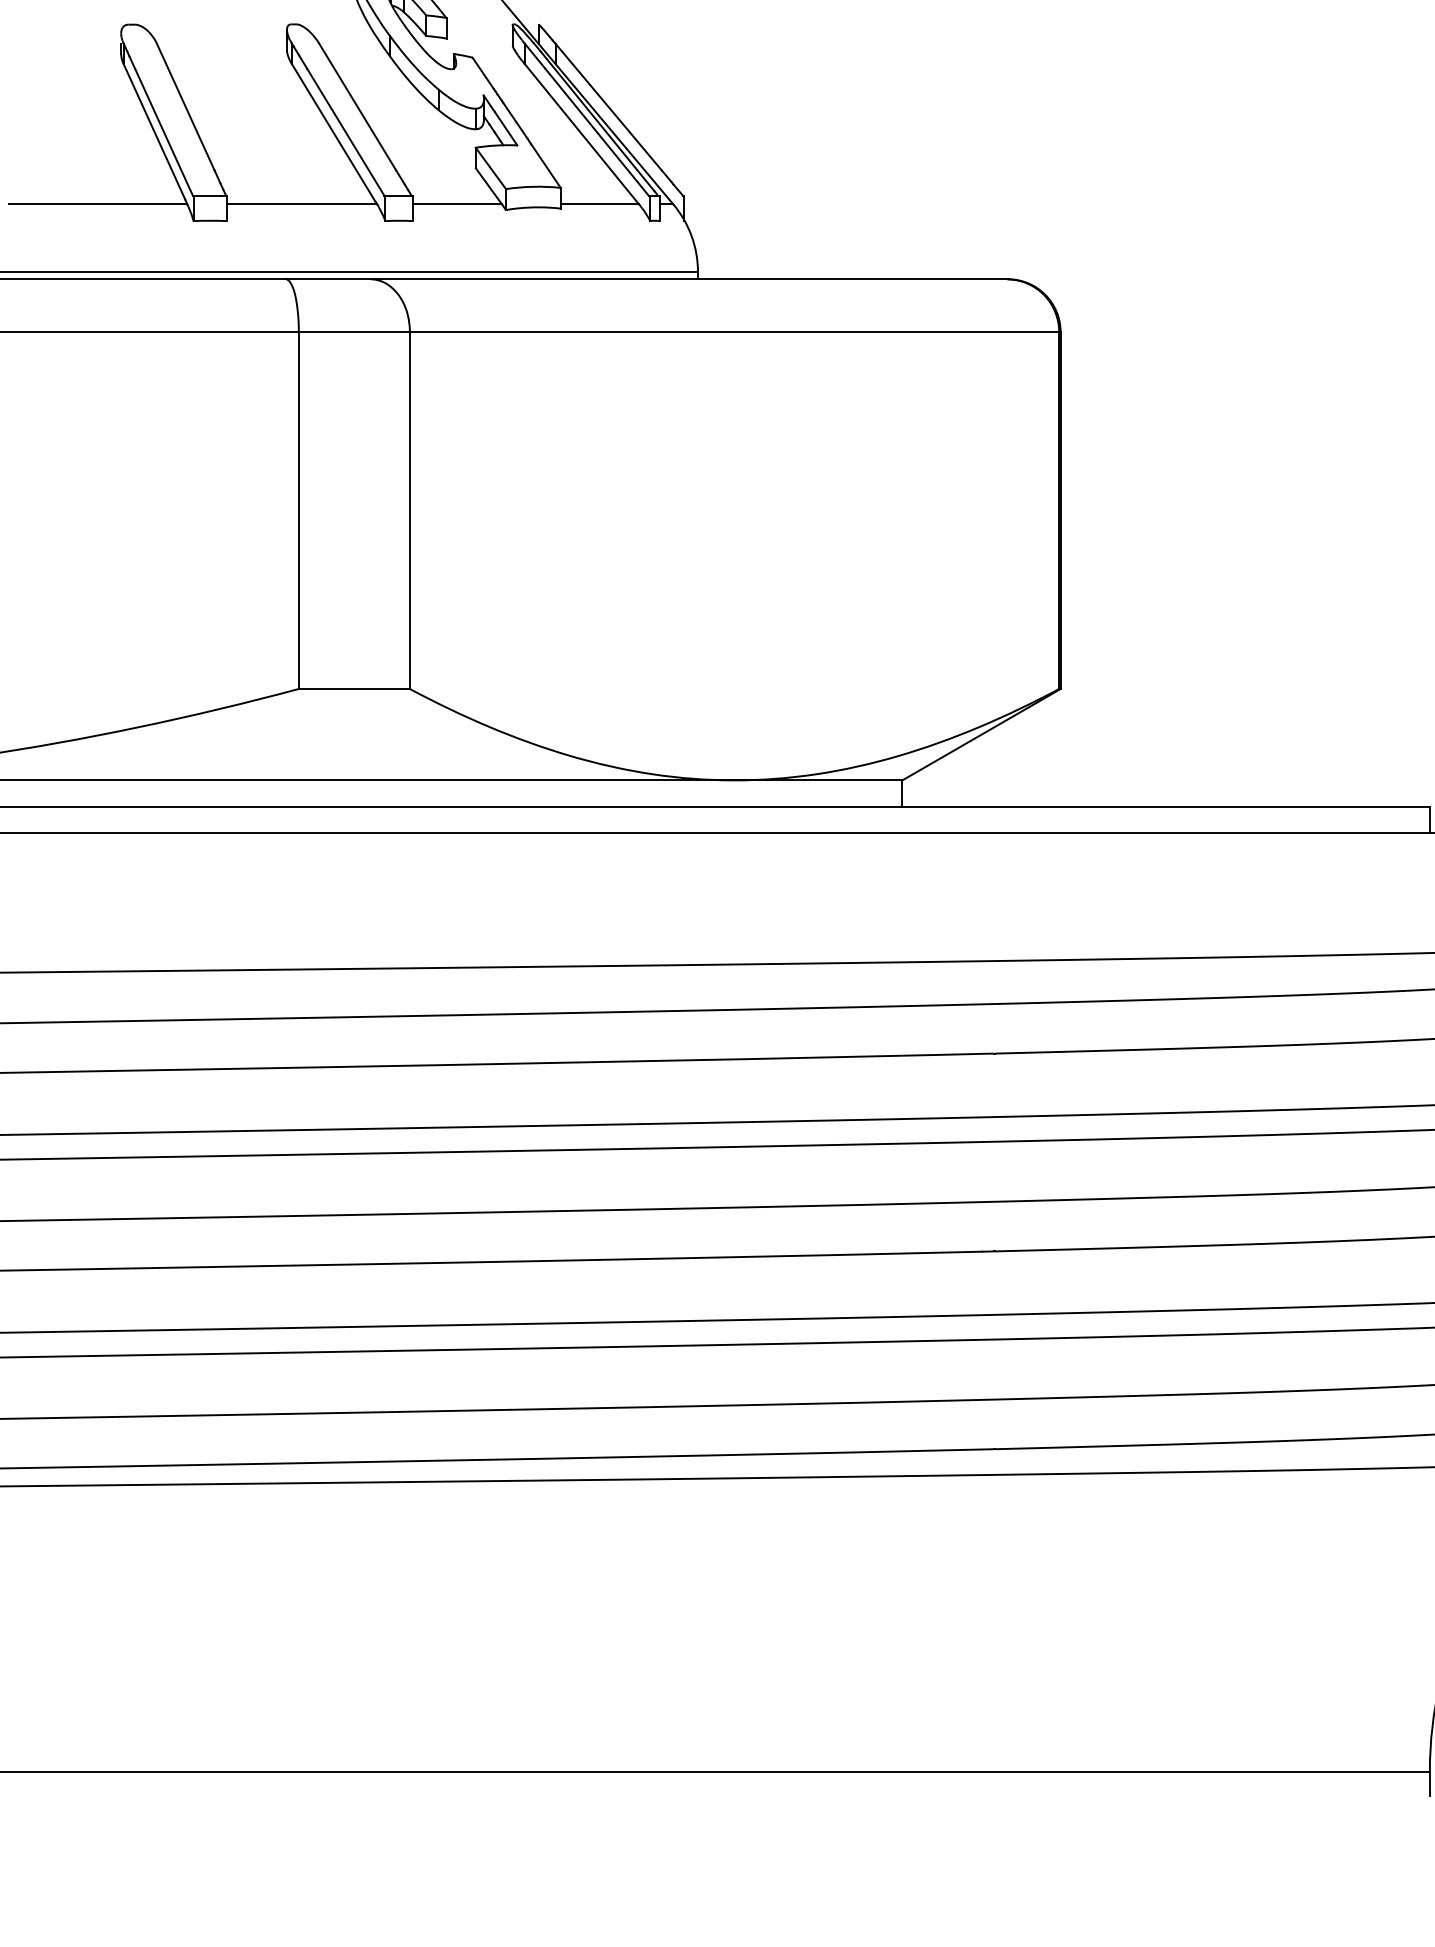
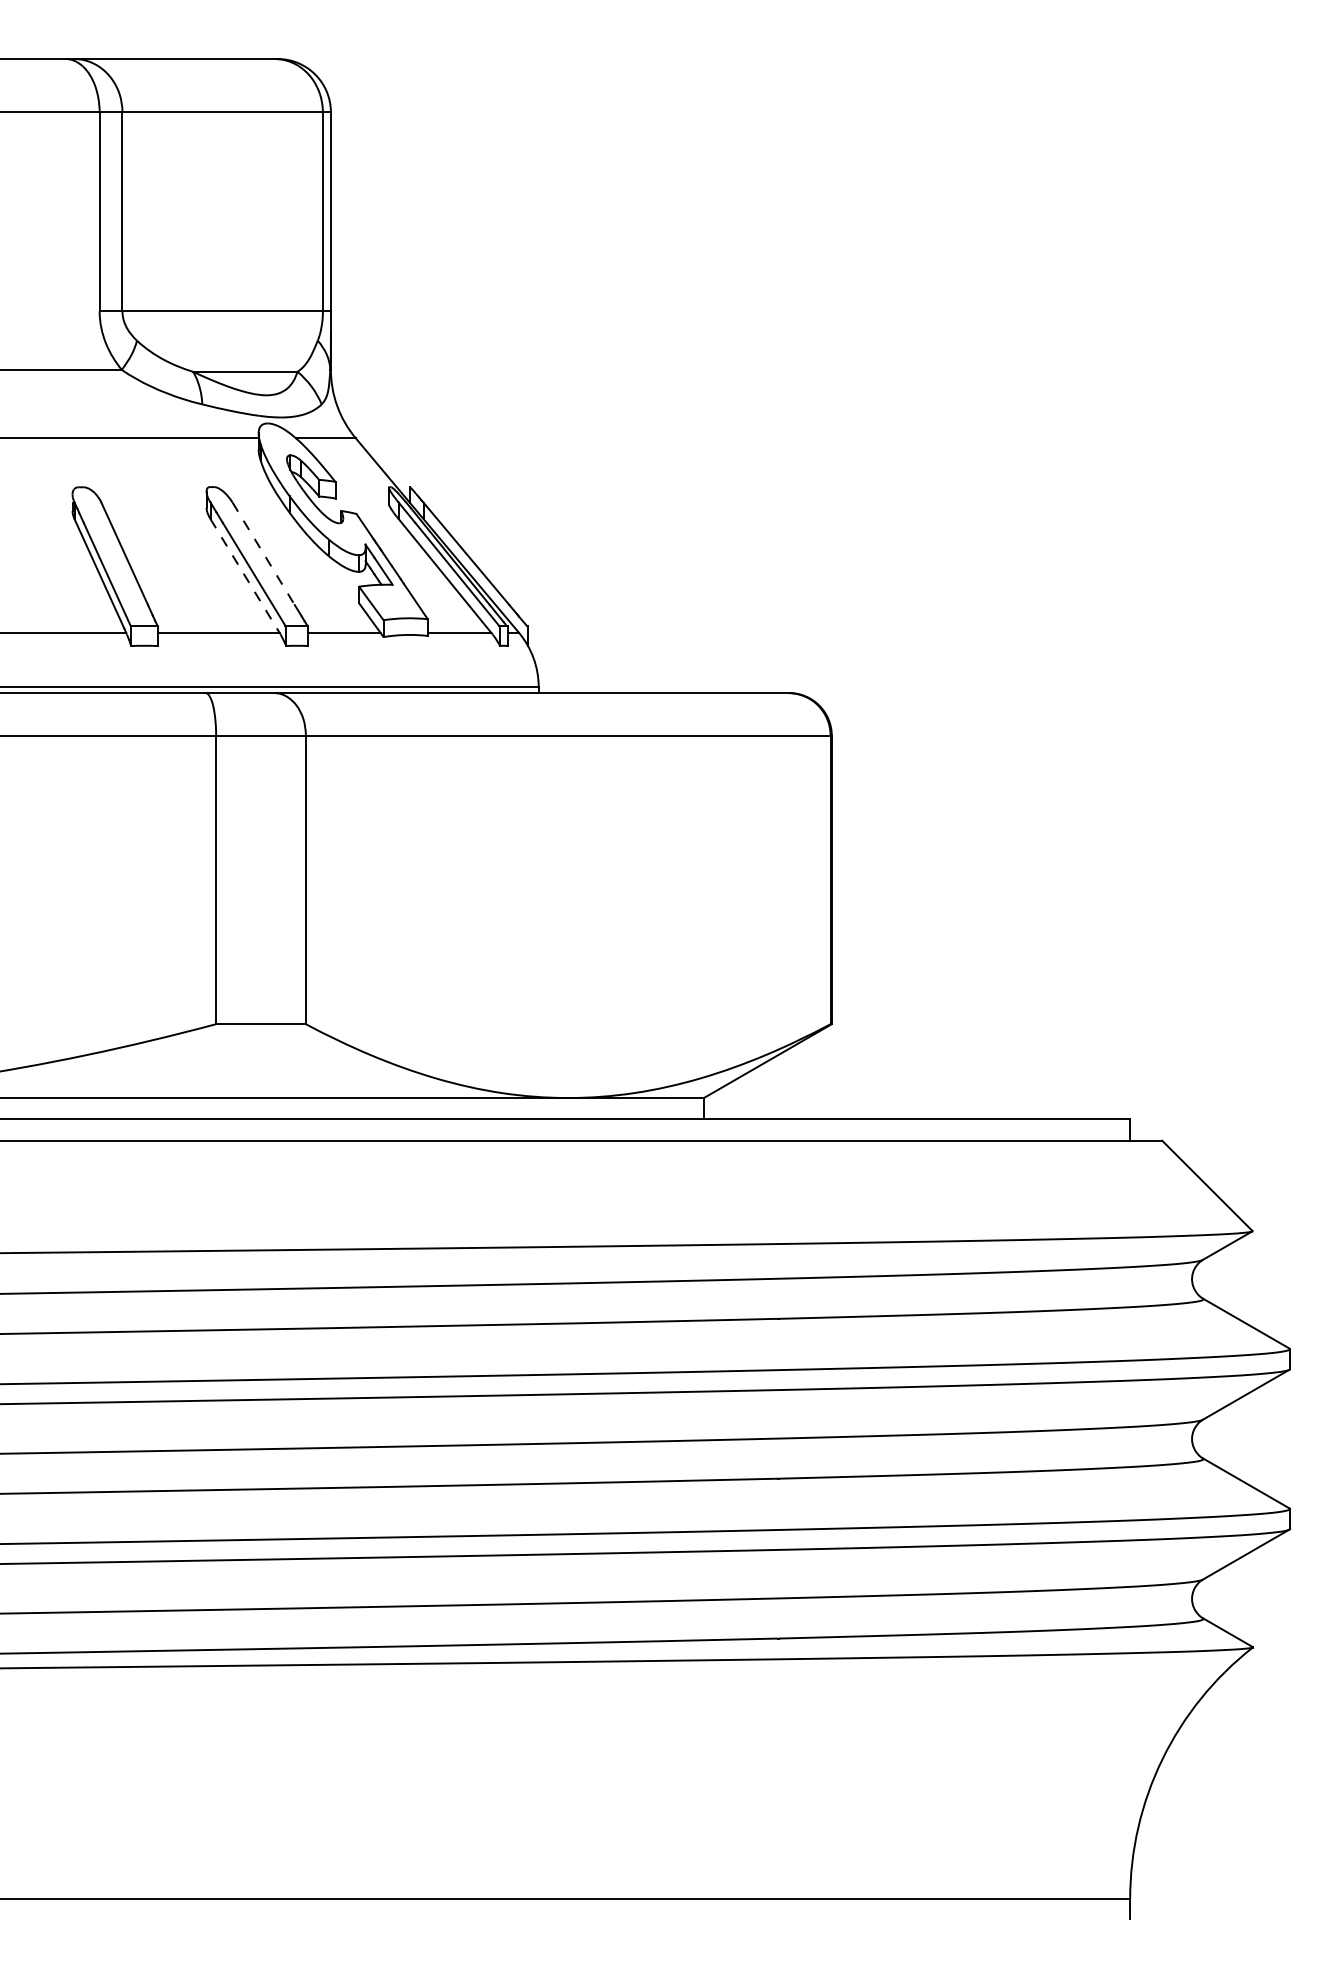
line: (357, 106) -> (263, 553), solid -> dashed
line: (333, 133) -> (244, 575), solid -> dashed

